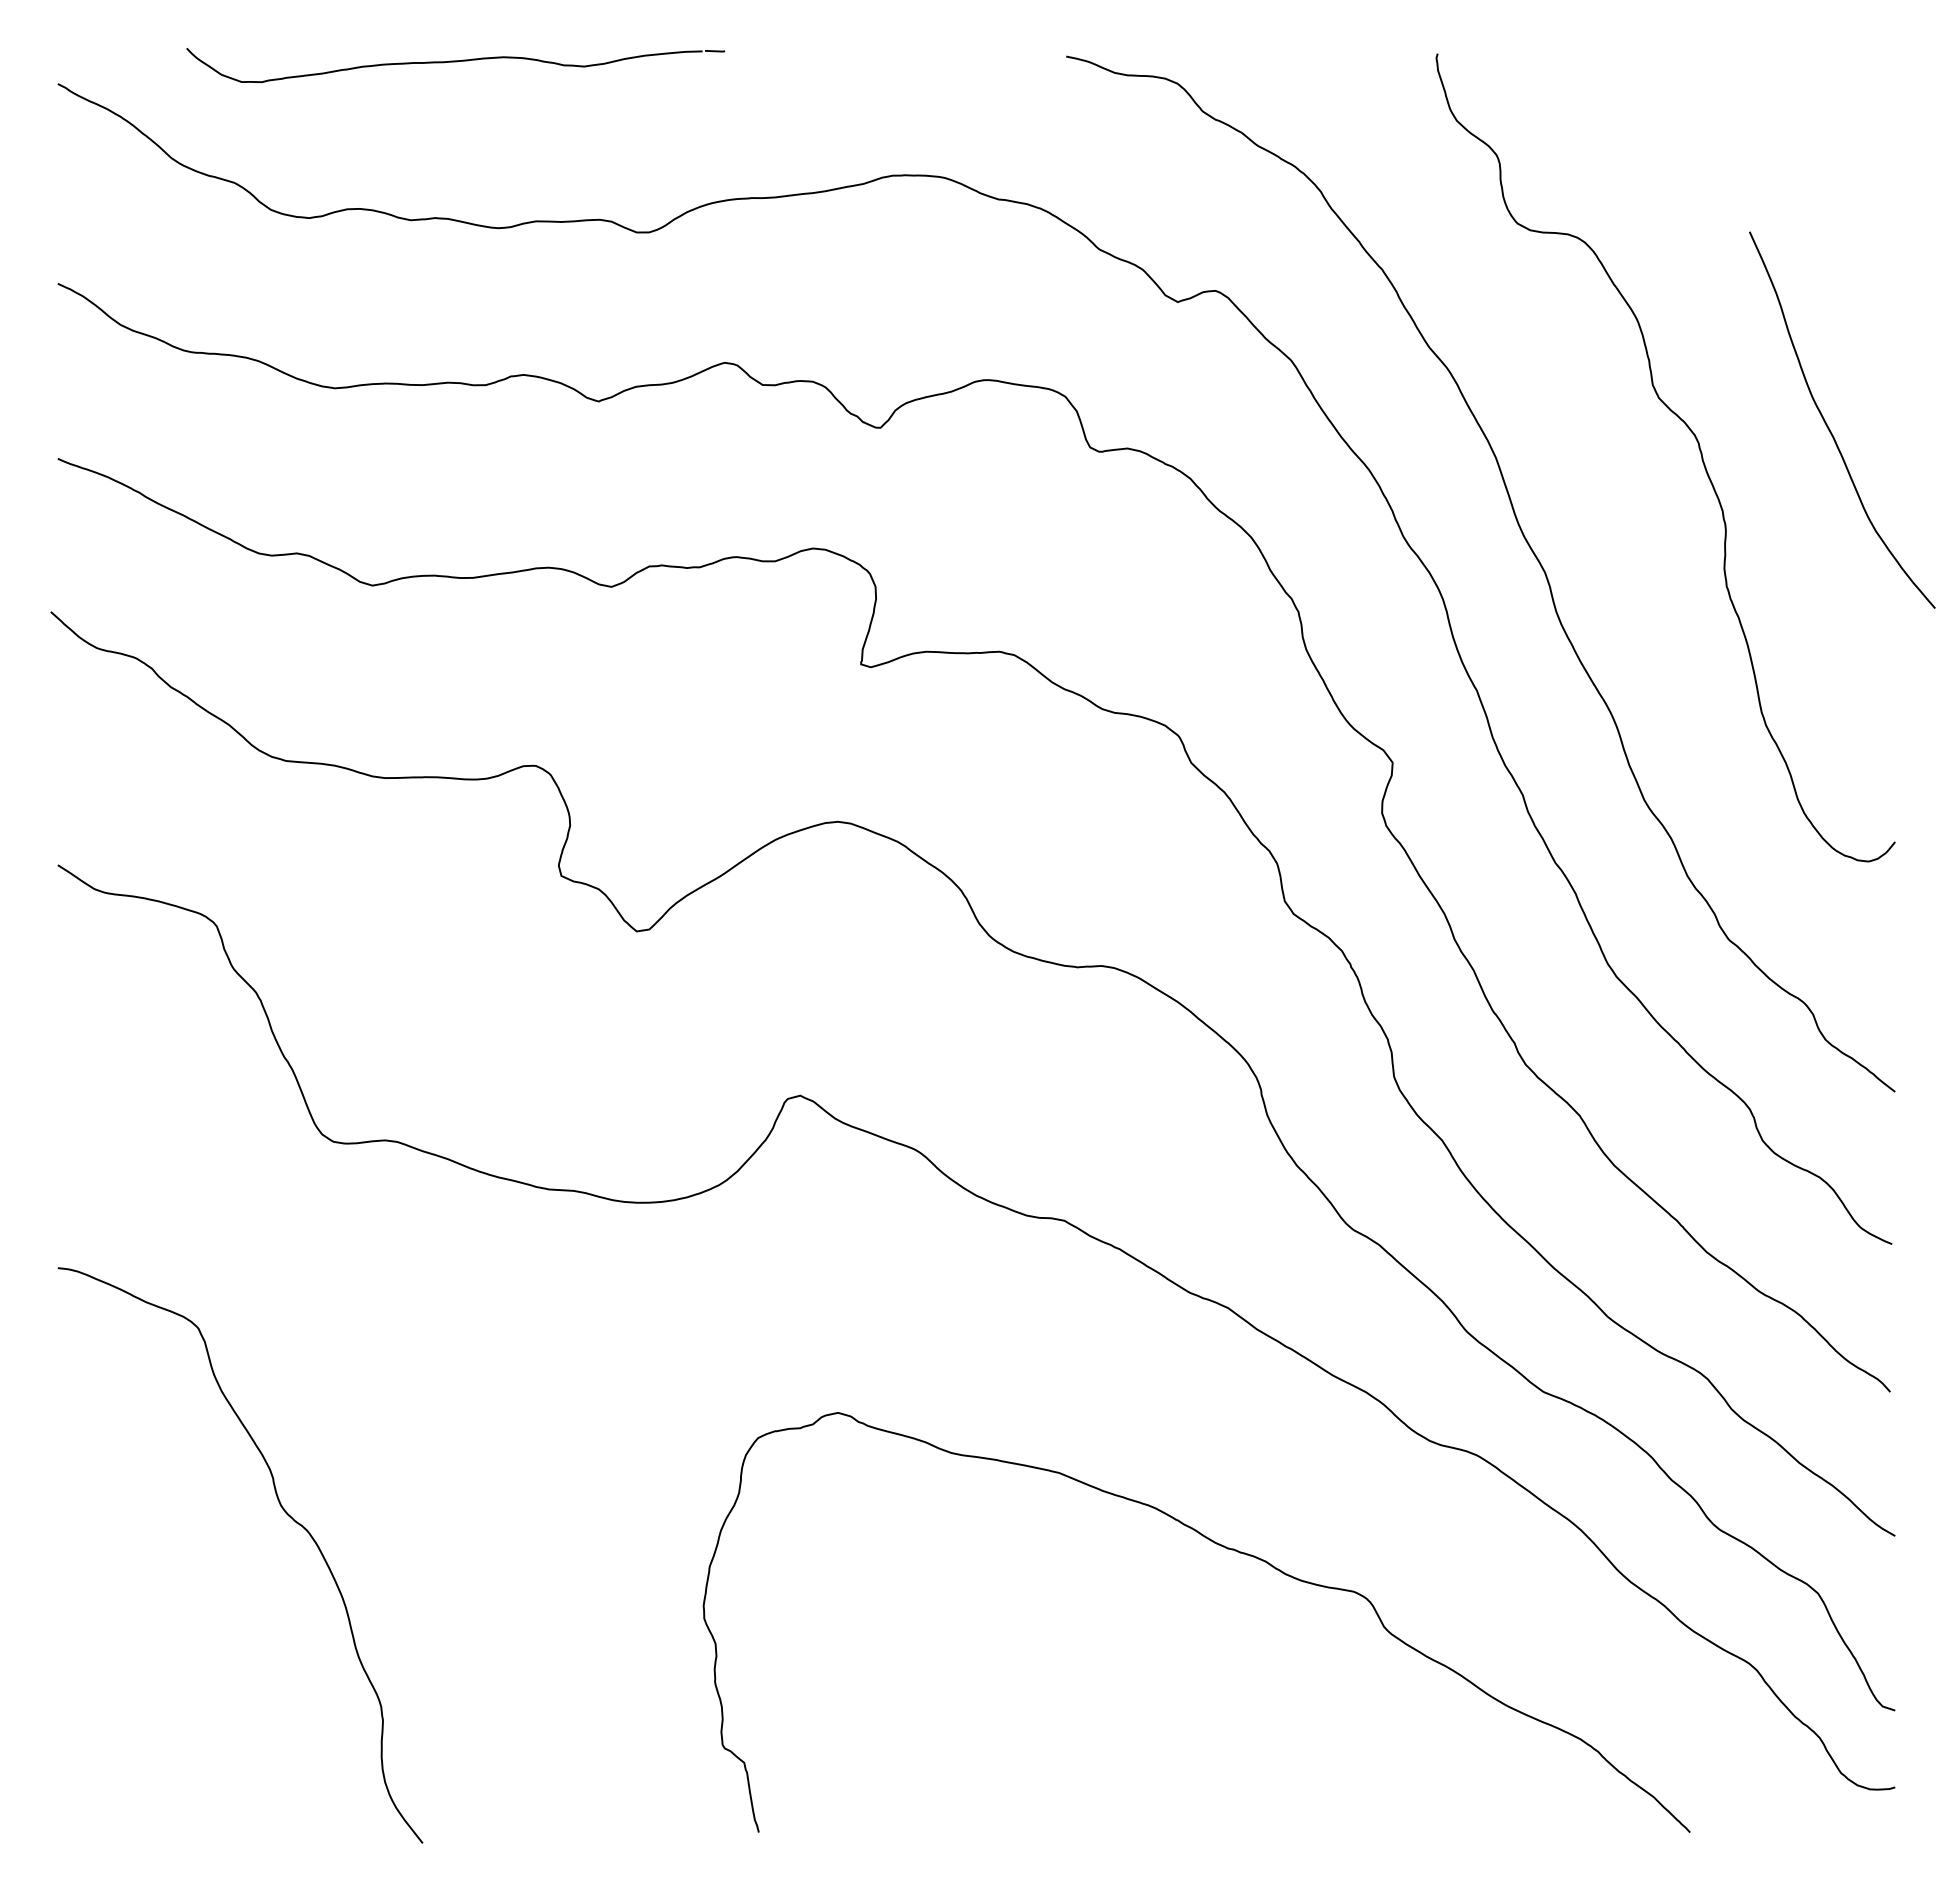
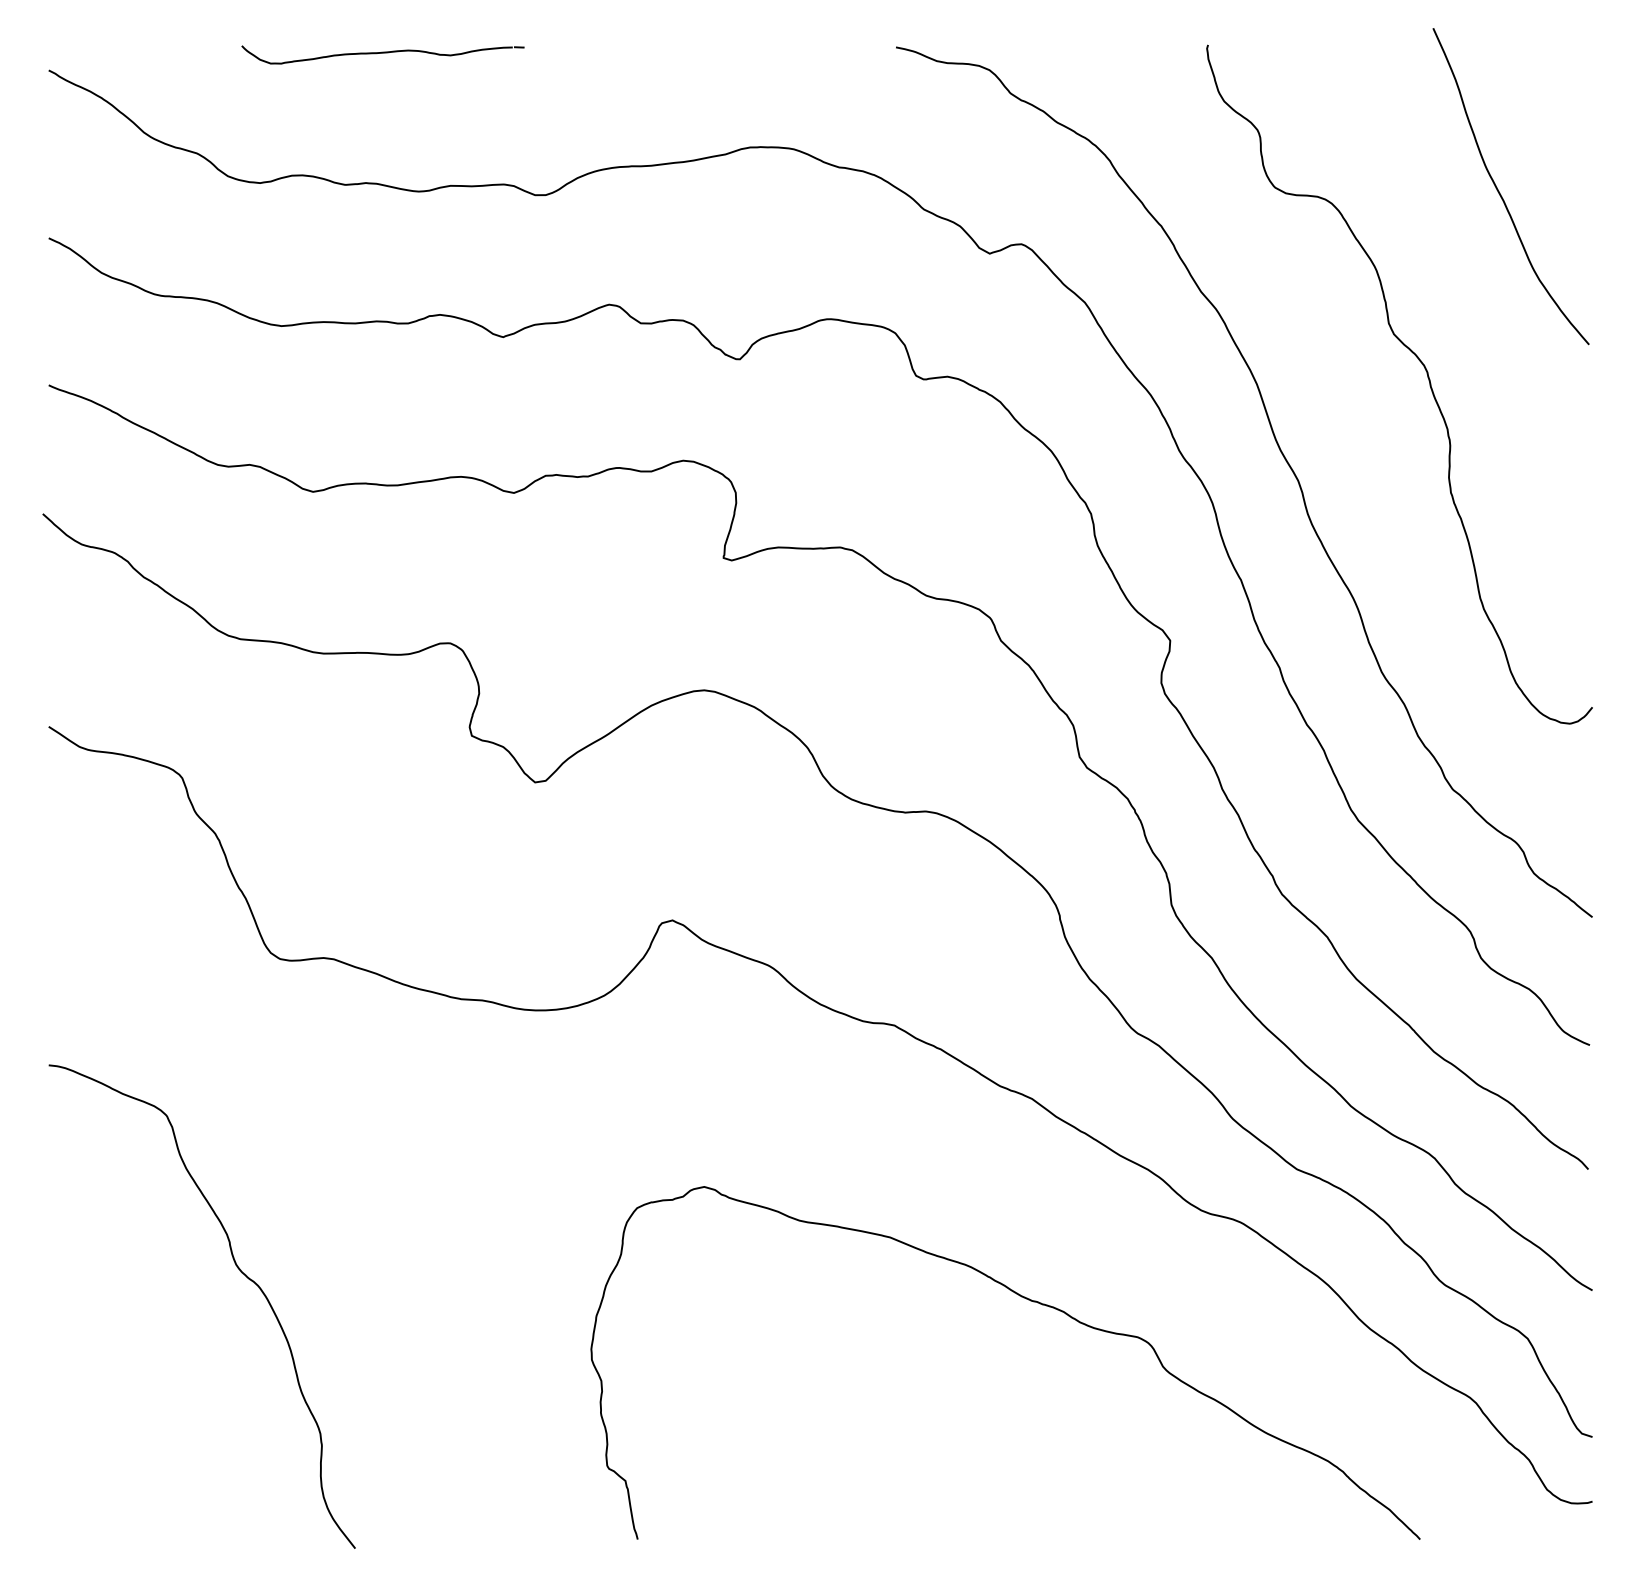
part: (455, 65) -> (382, 54), size x0.62
curve: (1829, 427) -> (1500, 192), moved

